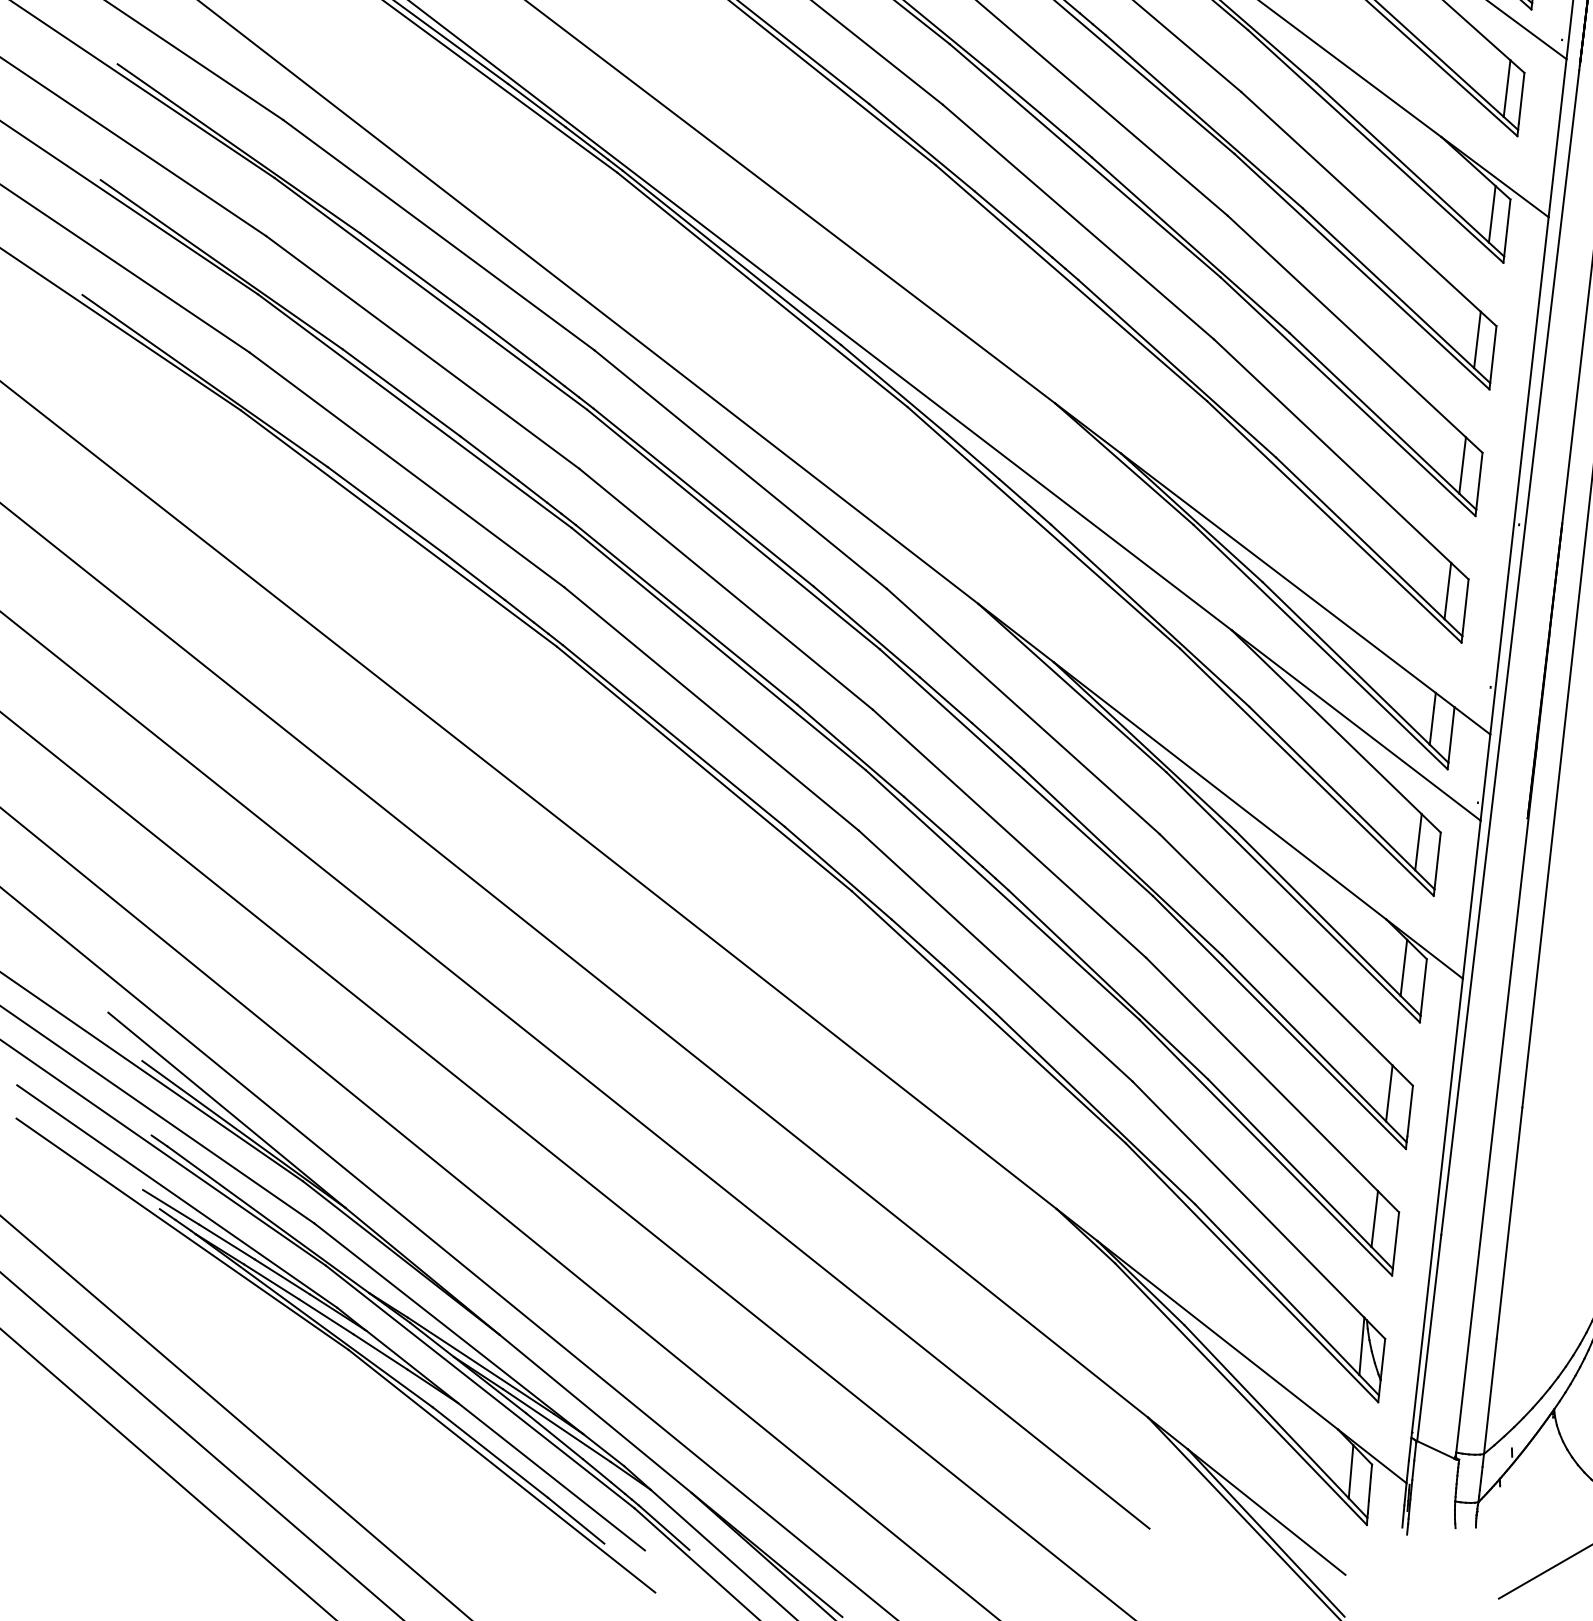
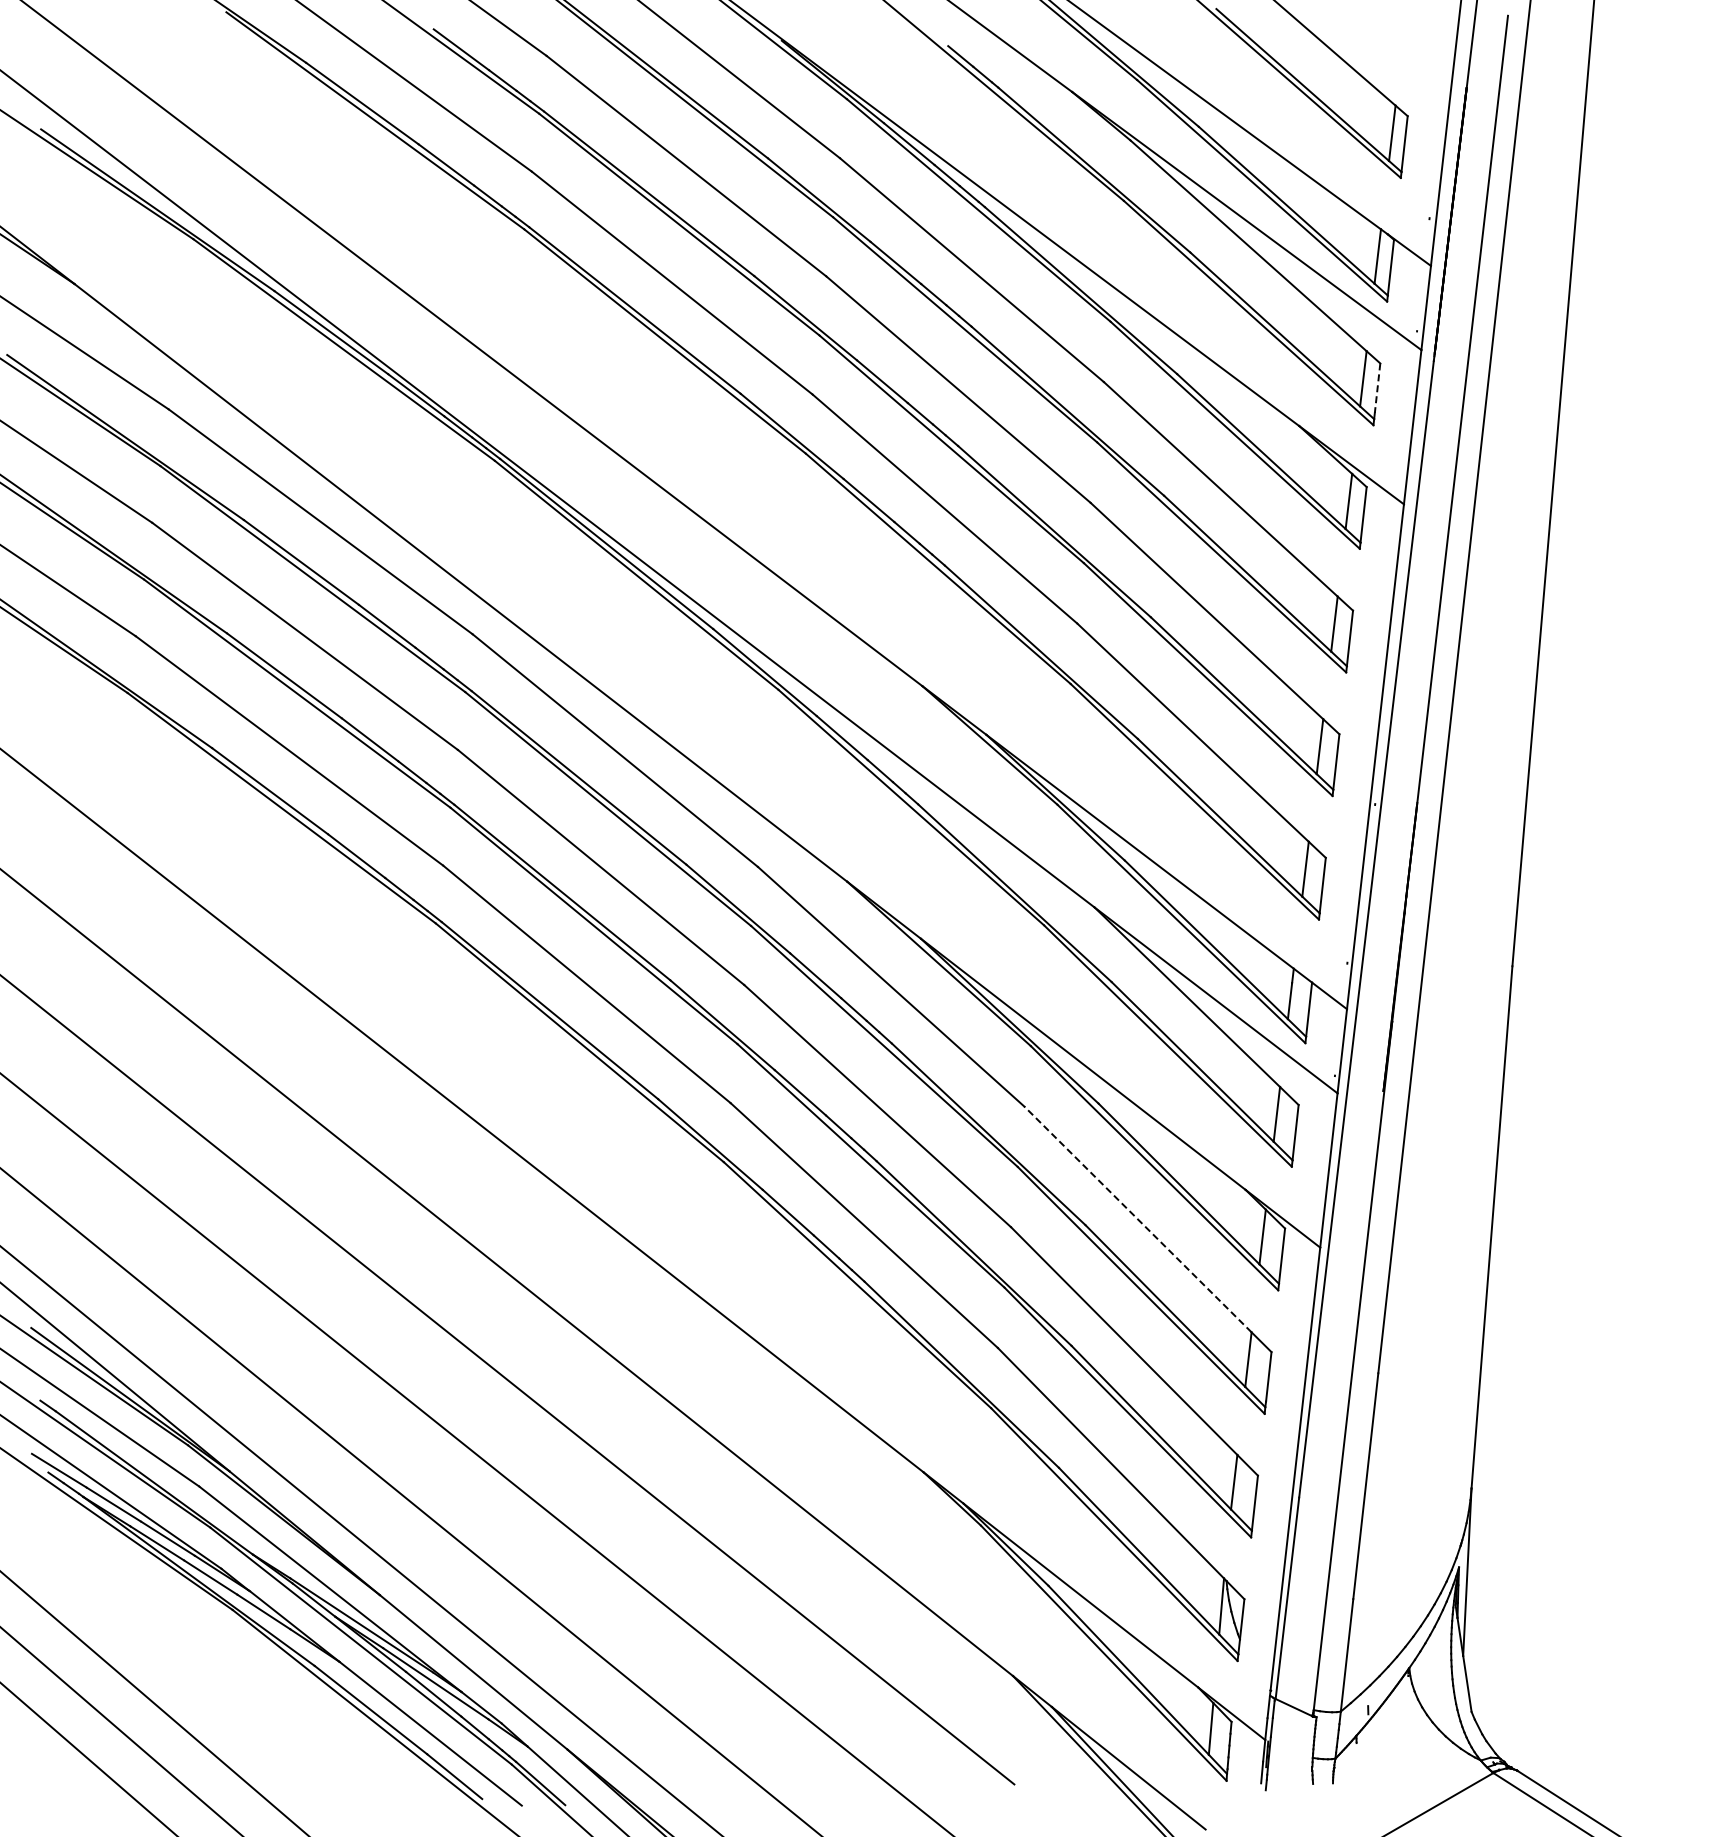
line: (1521, 98) -> (1377, 388), solid -> dashed
line: (1275, 949) -> (1137, 1219), solid -> dashed

